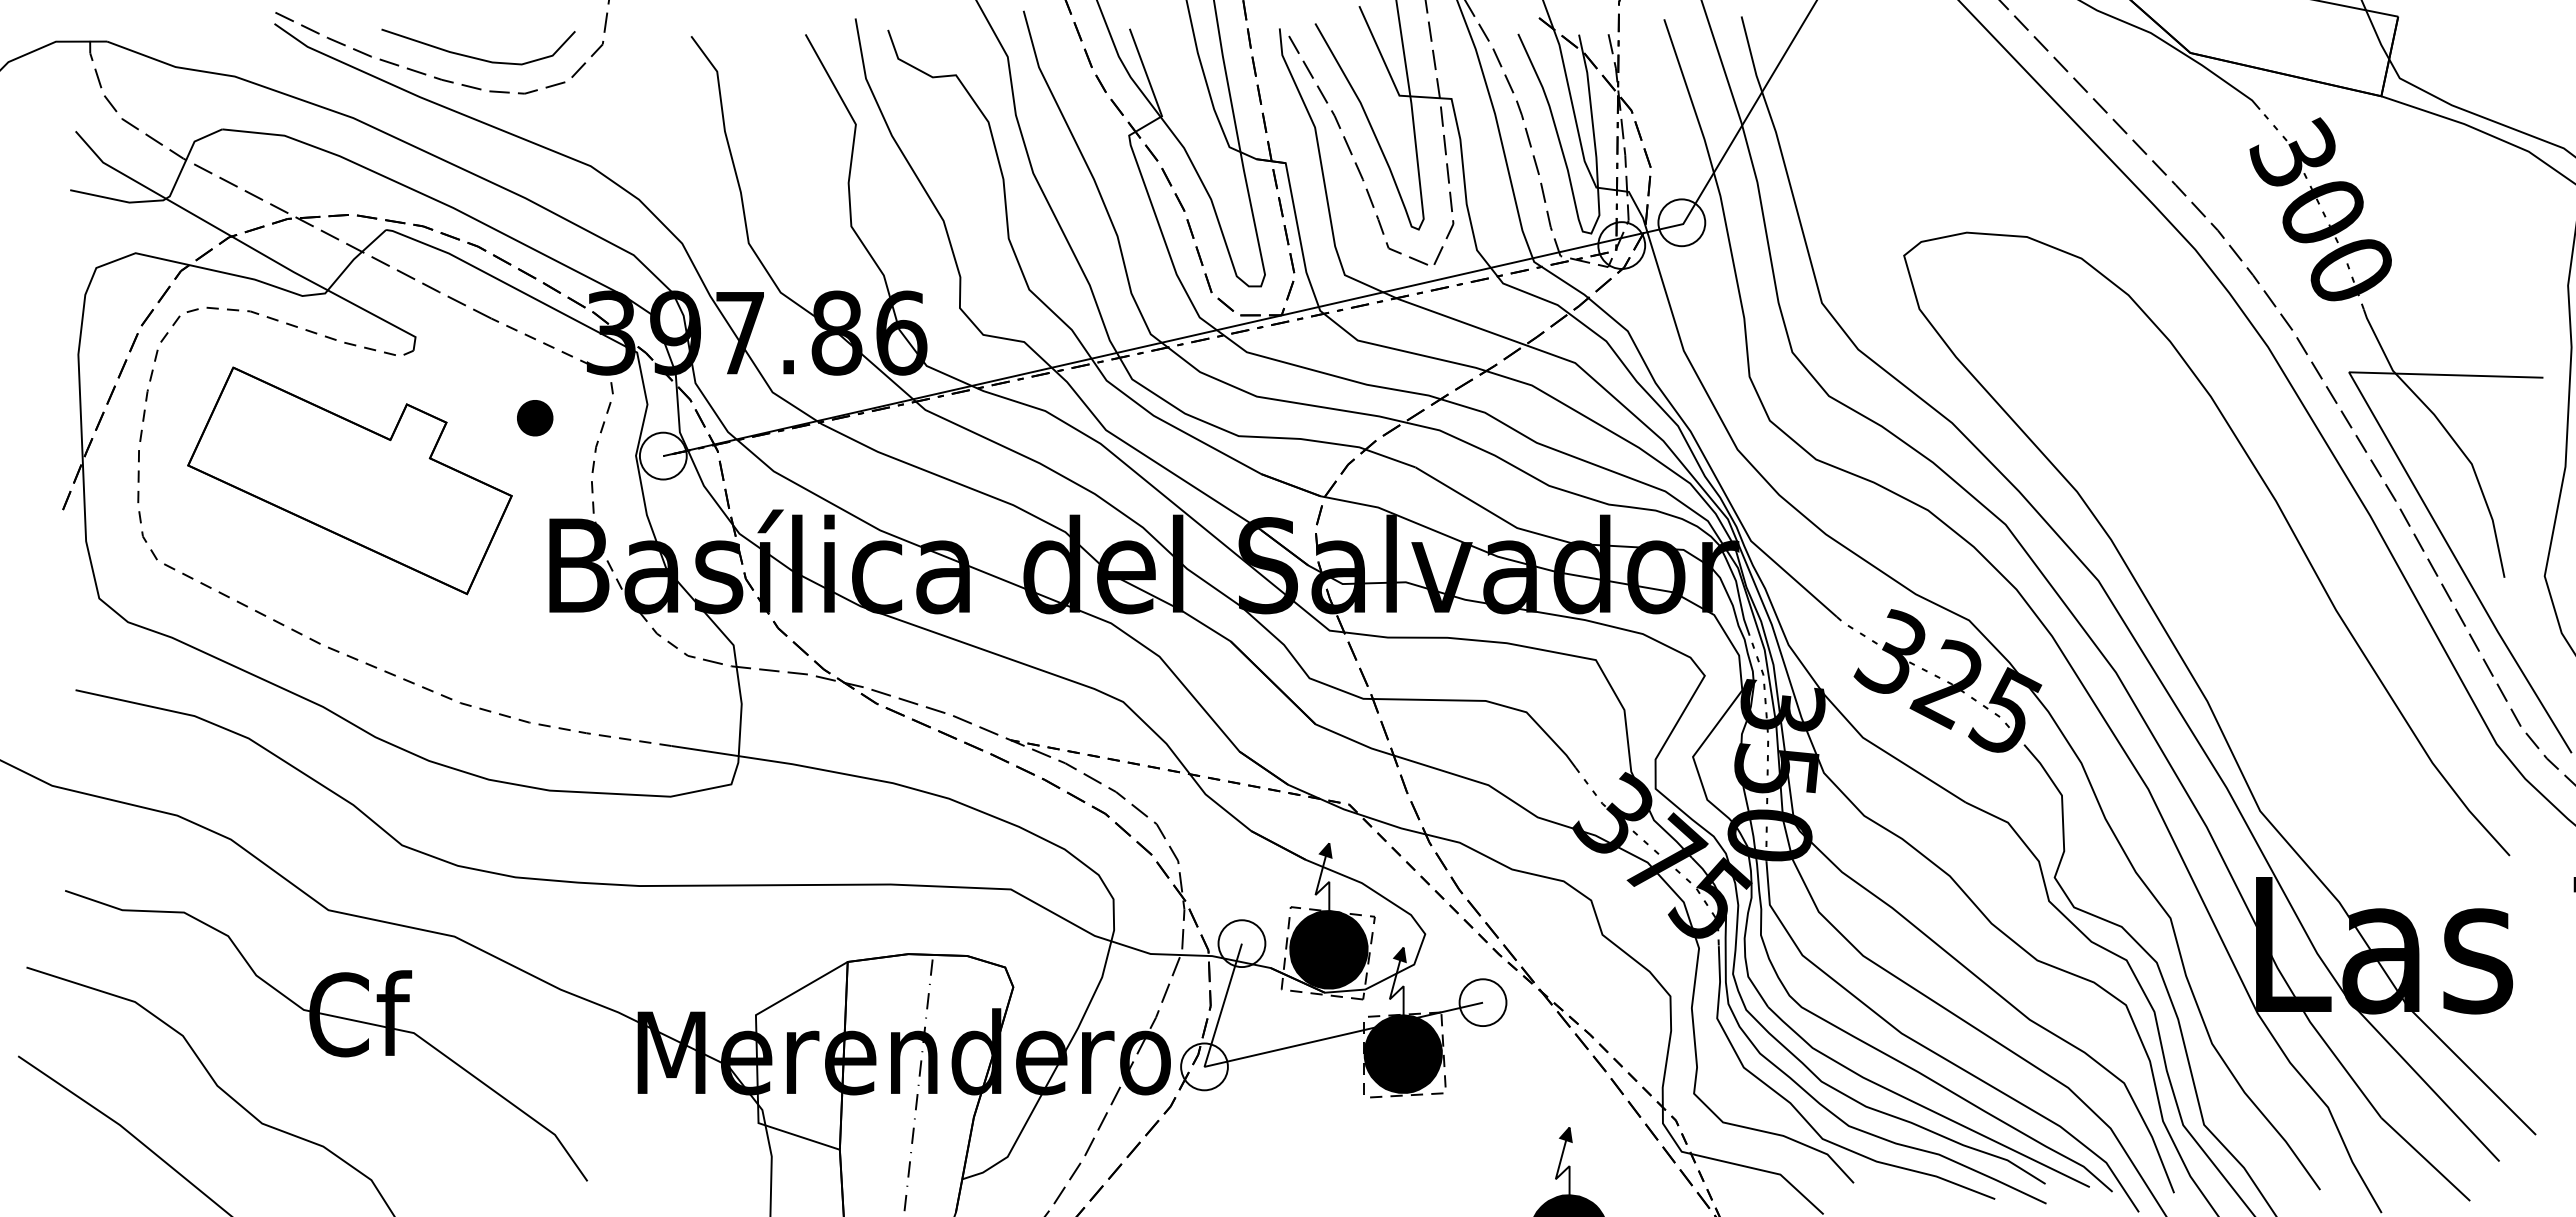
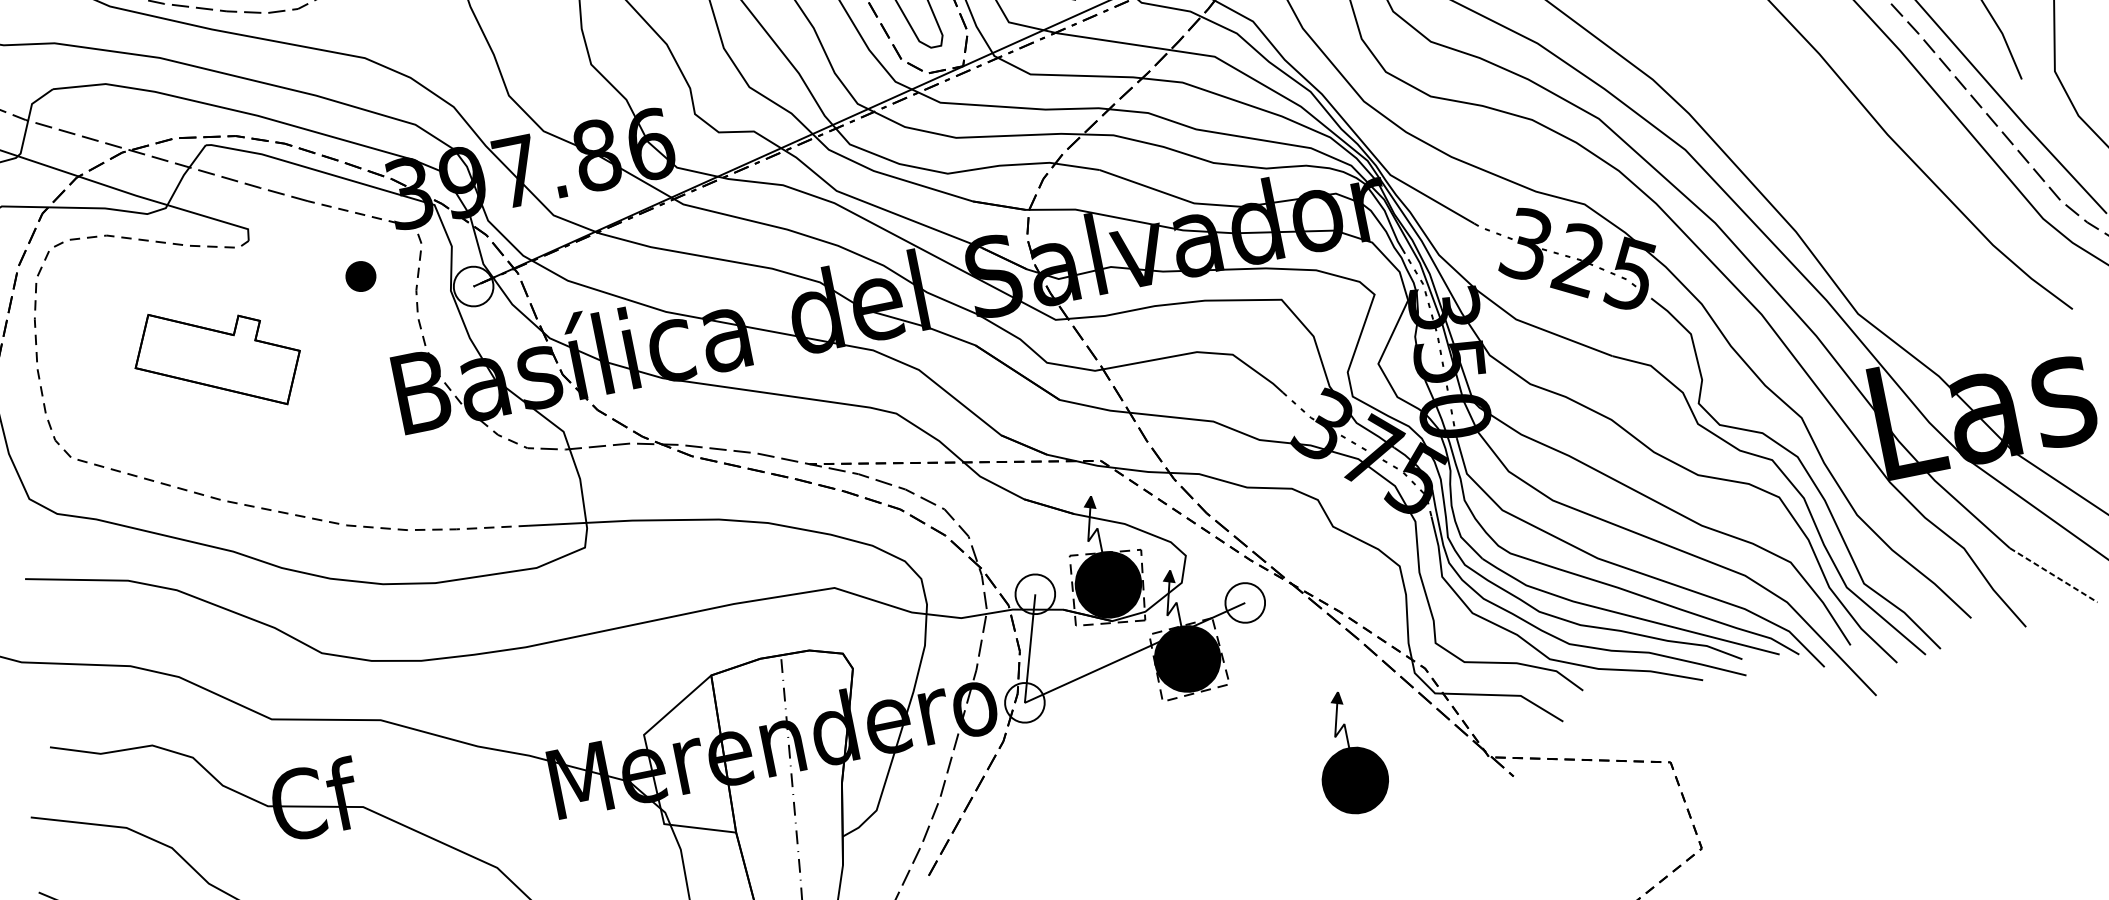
part: (349, 480) -> (217, 359), size x0.6
line: (2425, 1159) -> (2053, 575), solid -> dashed

